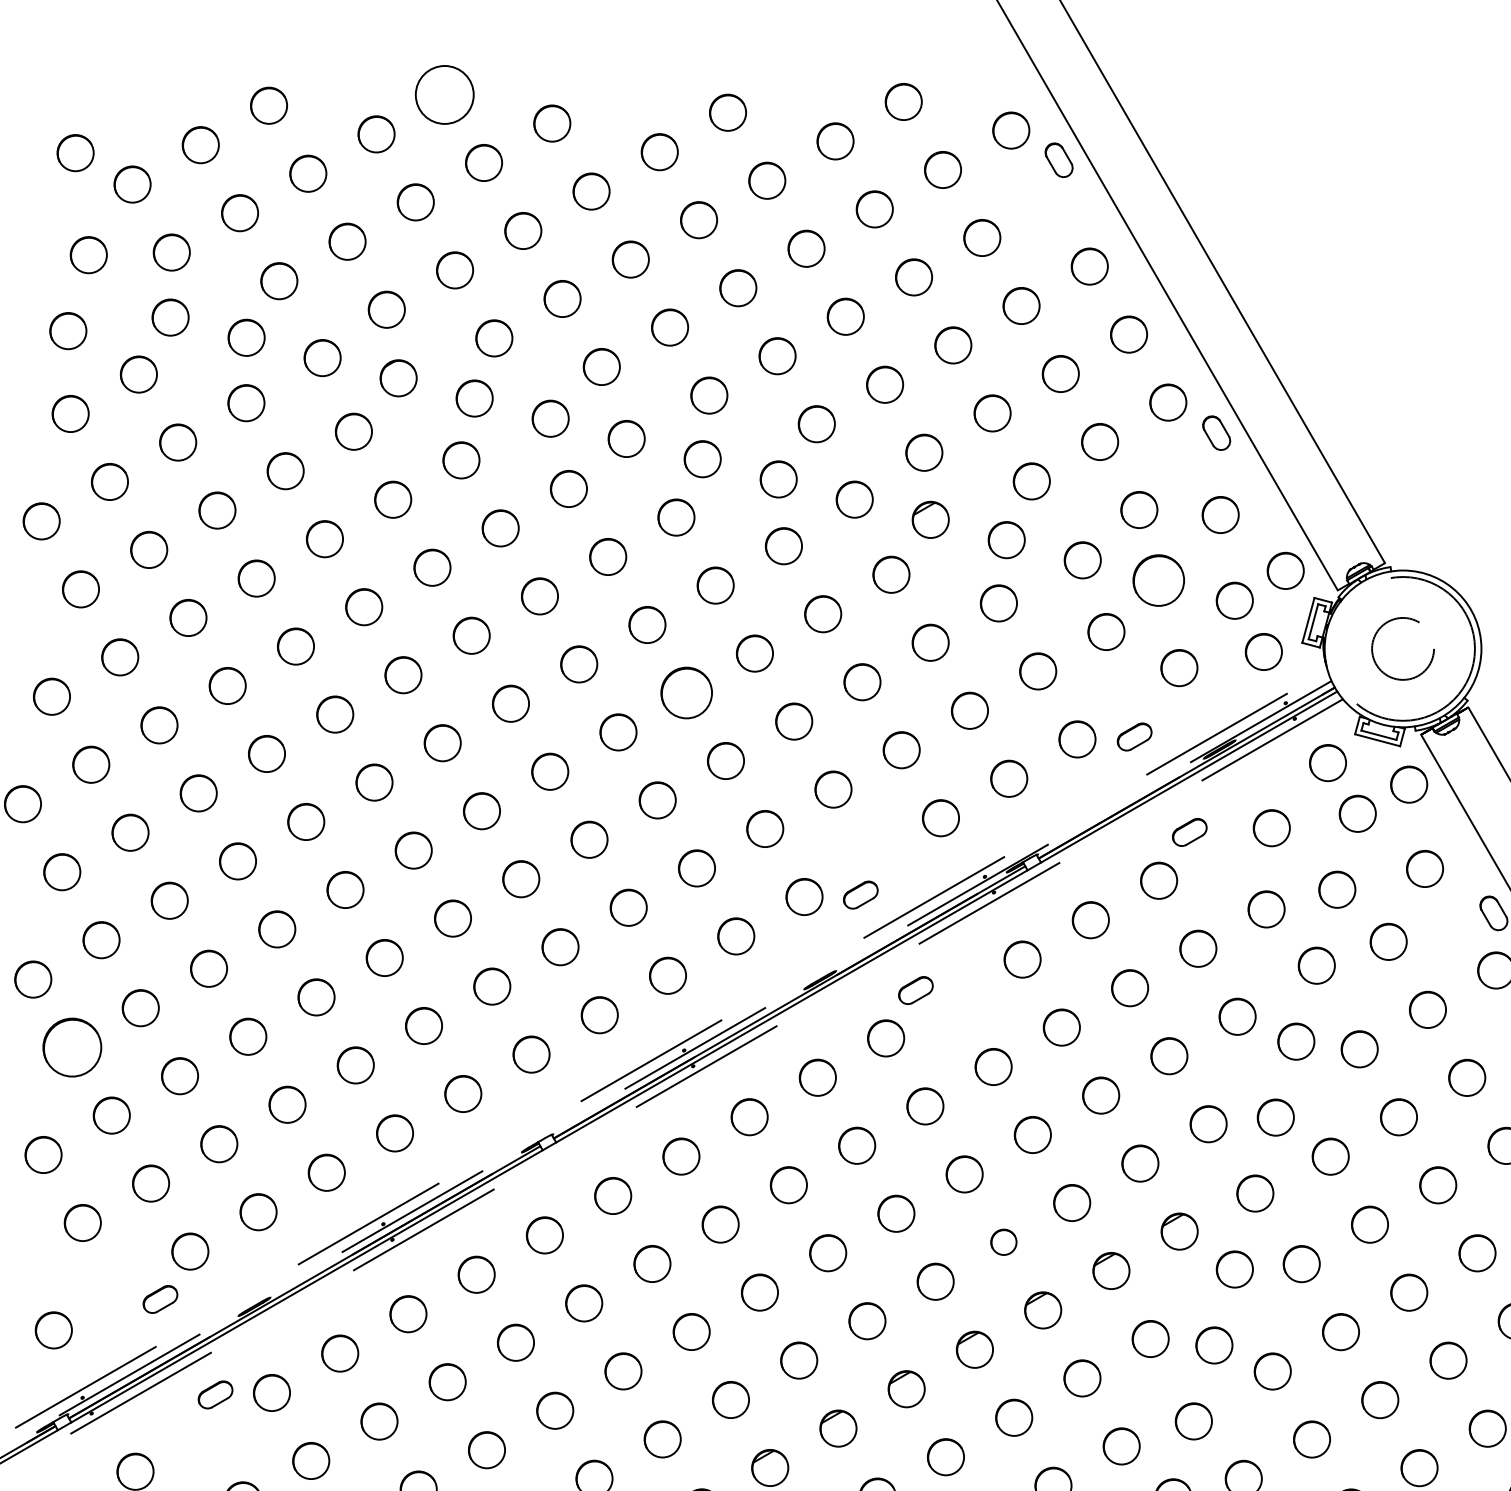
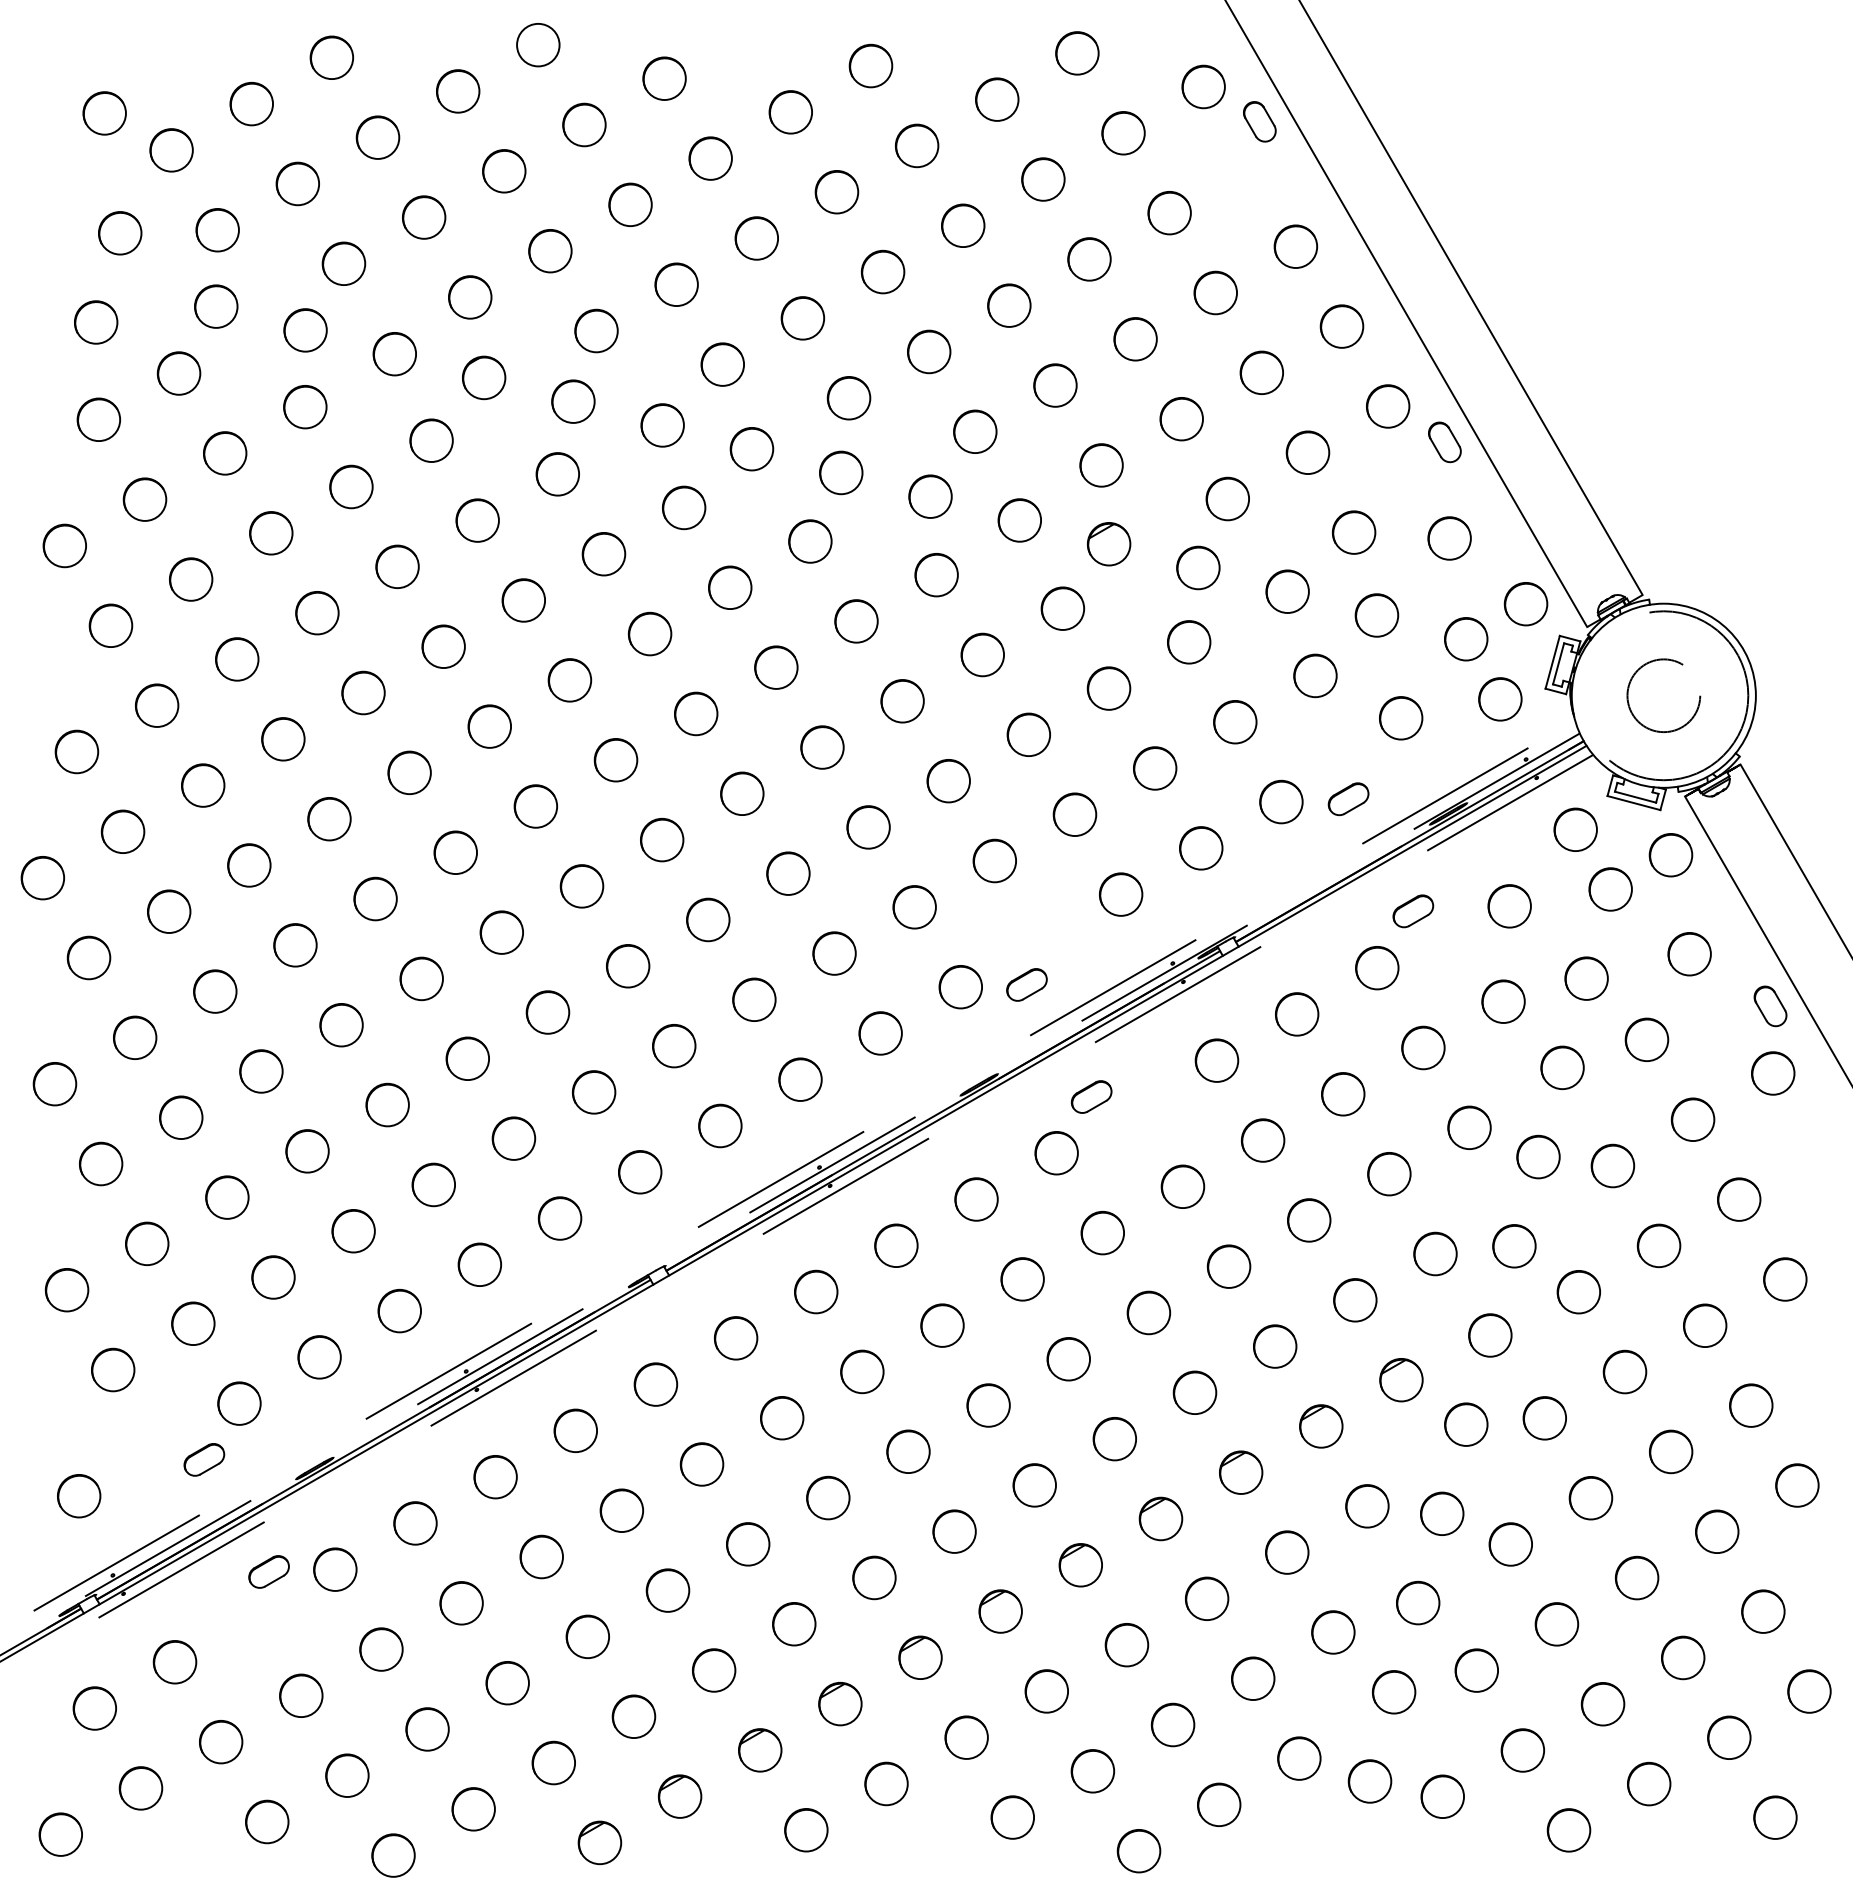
circle: (444, 94) -> (538, 44), size x0.62
part: (1158, 580) -> (1376, 615), size x0.71
circle: (686, 692) -> (822, 747), size x0.71
part: (72, 1047) -> (101, 1163), size x0.62
part: (1003, 1242) -> (1194, 1392), size x1.43

